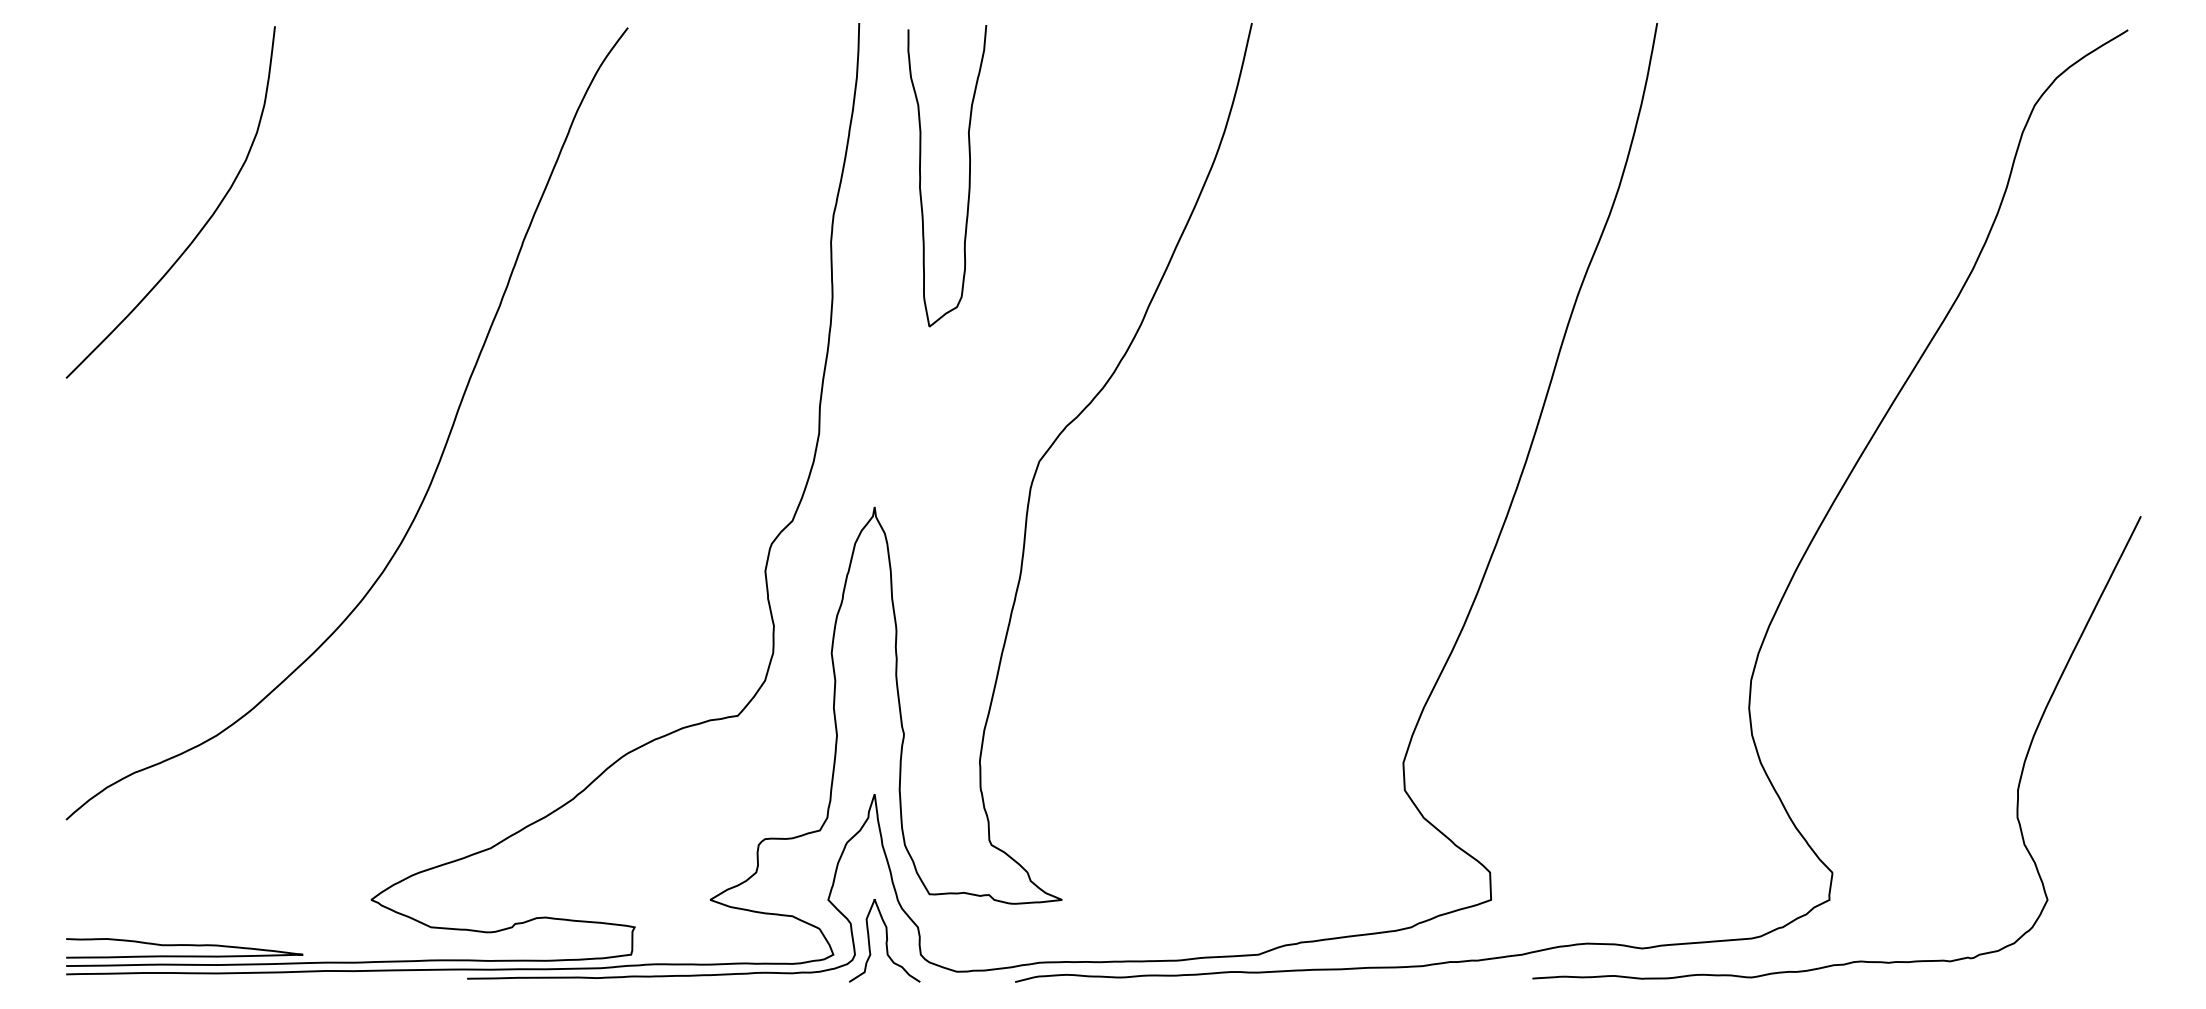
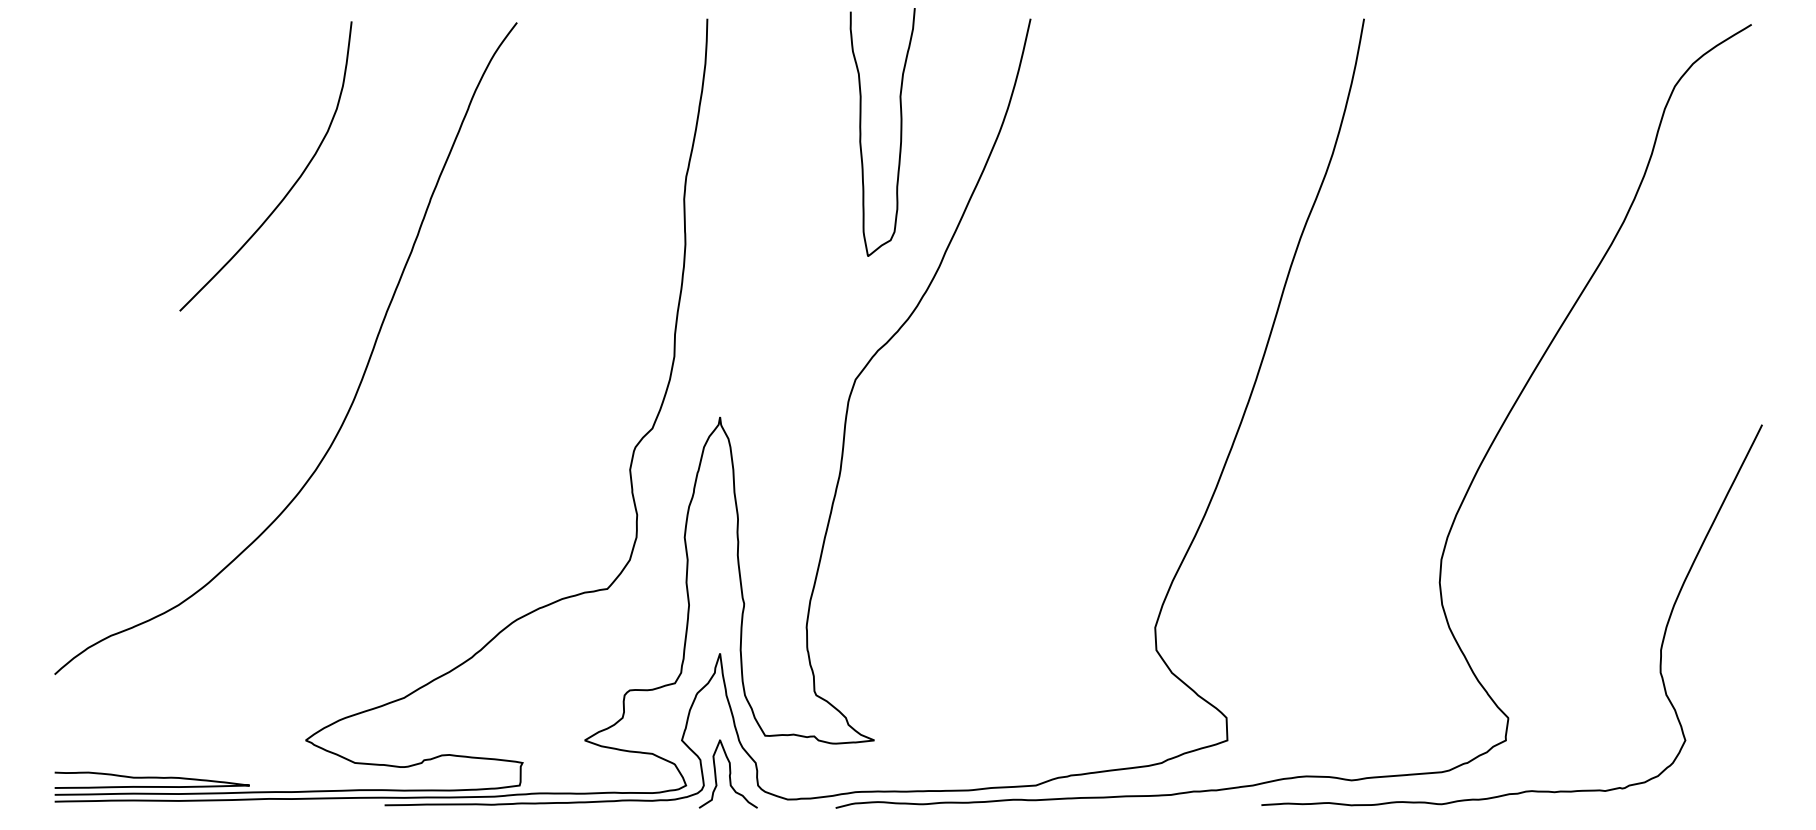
curve: (968, 178) -> (900, 134), moved
curve: (202, 226) -> (291, 186), moved

